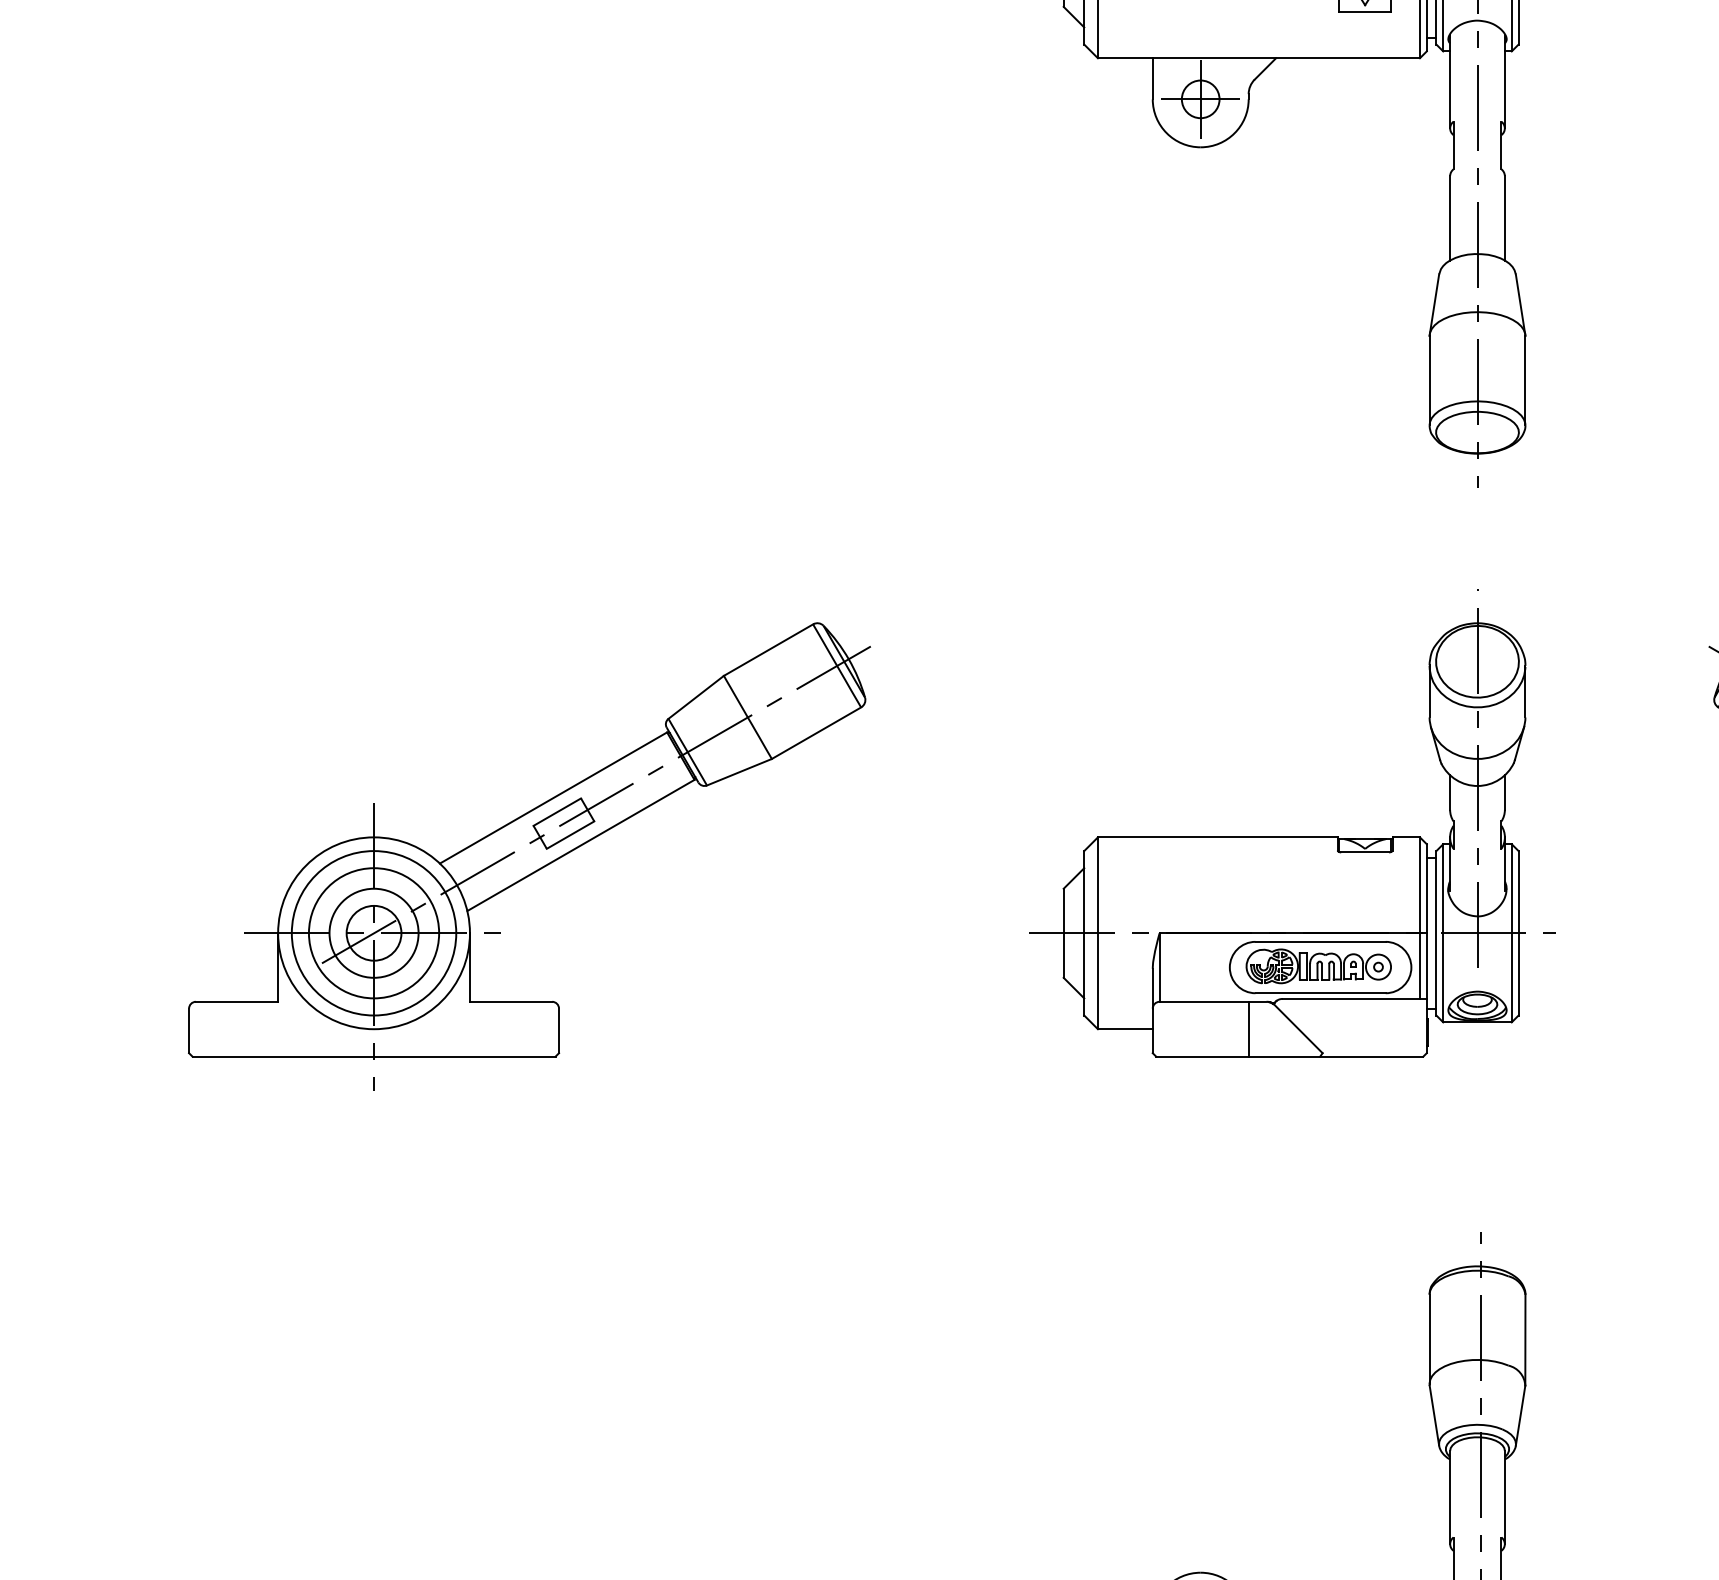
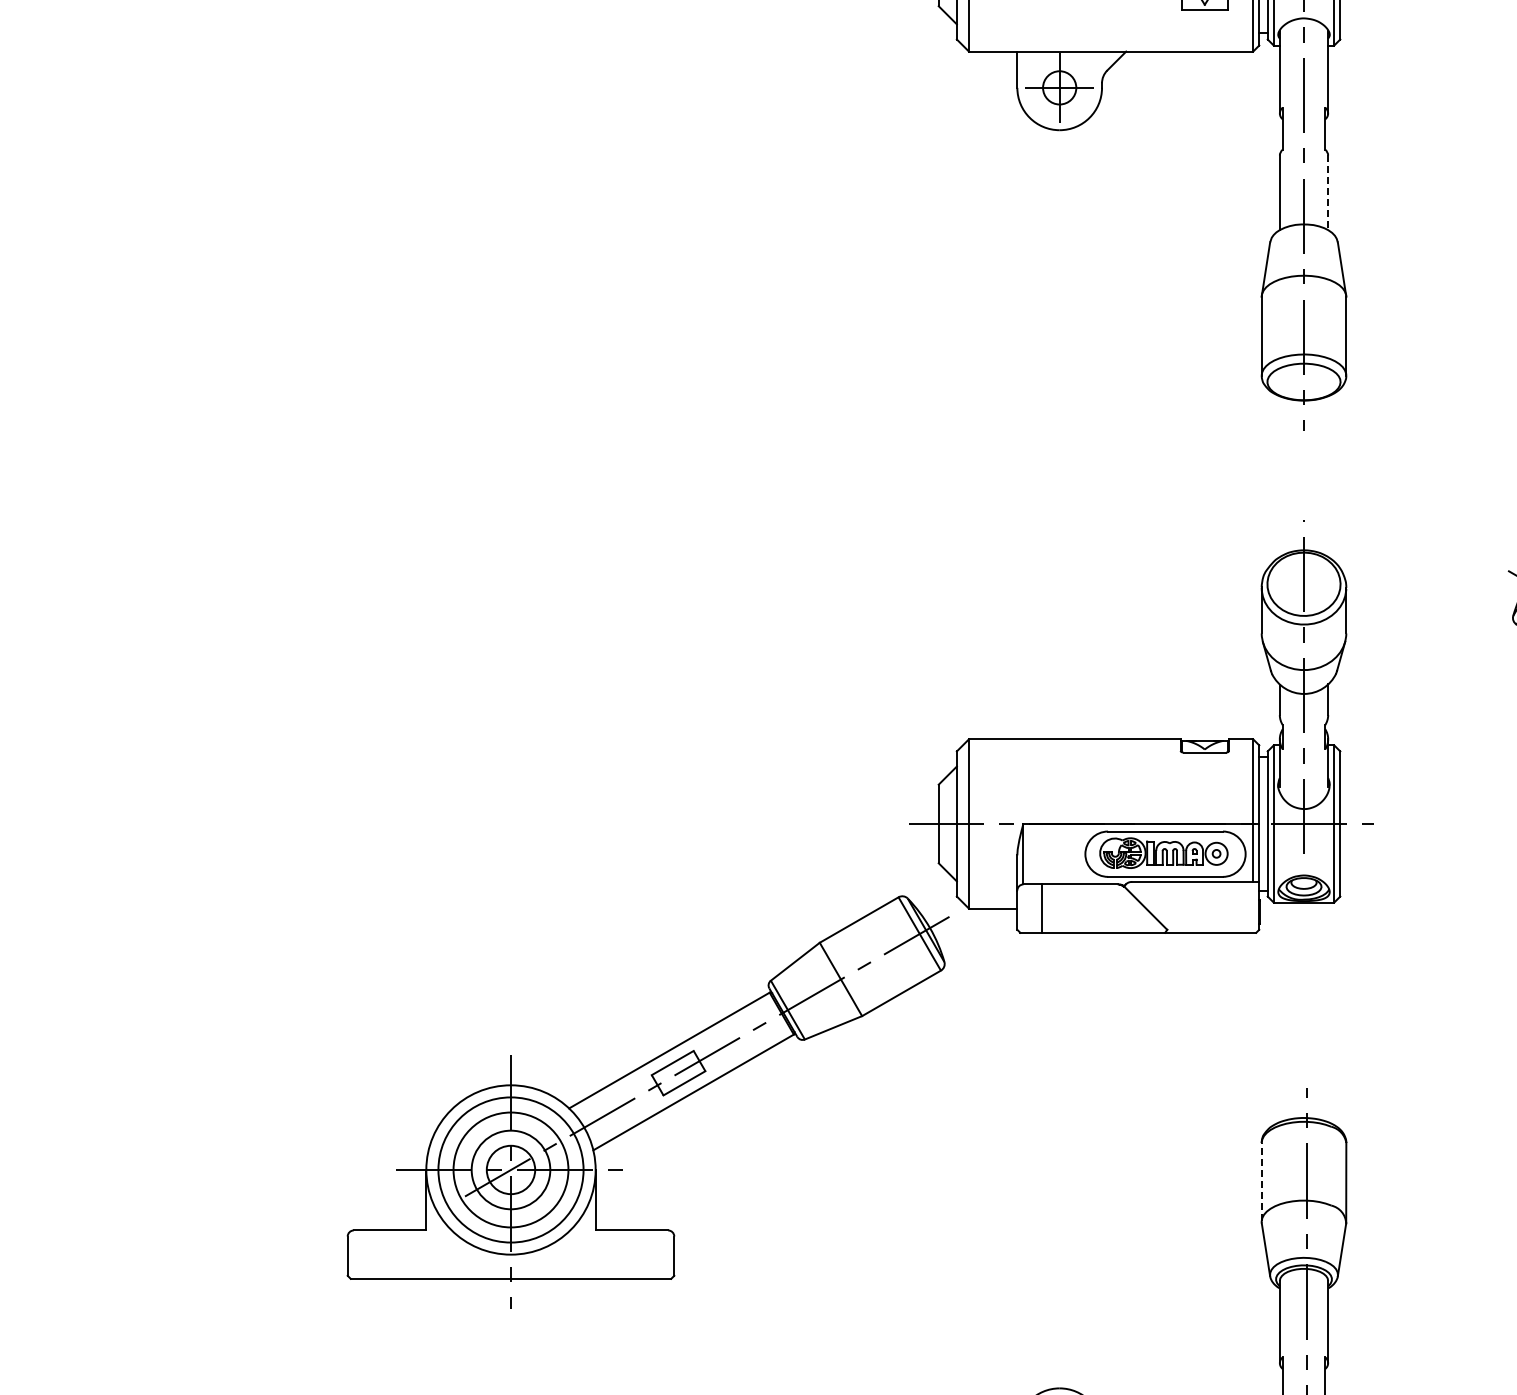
line: (1505, 219) -> (1328, 193), solid -> dashed
part: (528, 855) -> (647, 1101), moved
line: (1249, 1029) -> (1042, 908), moved
line: (1429, 1338) -> (1261, 1181), solid -> dashed

